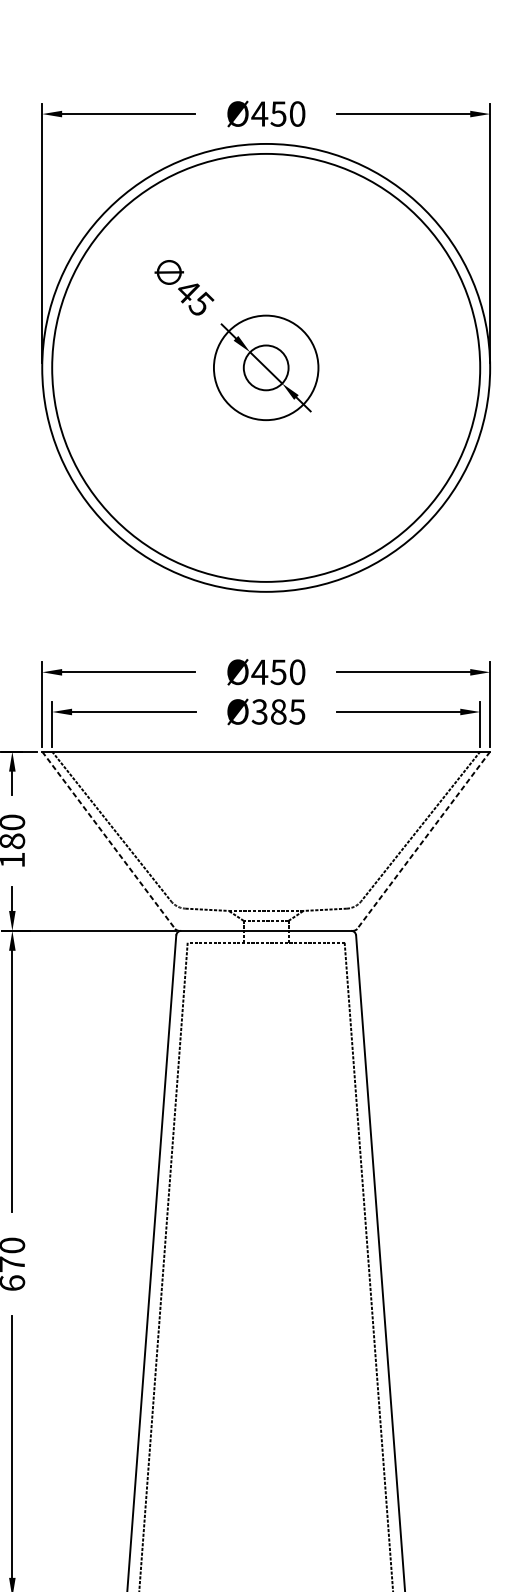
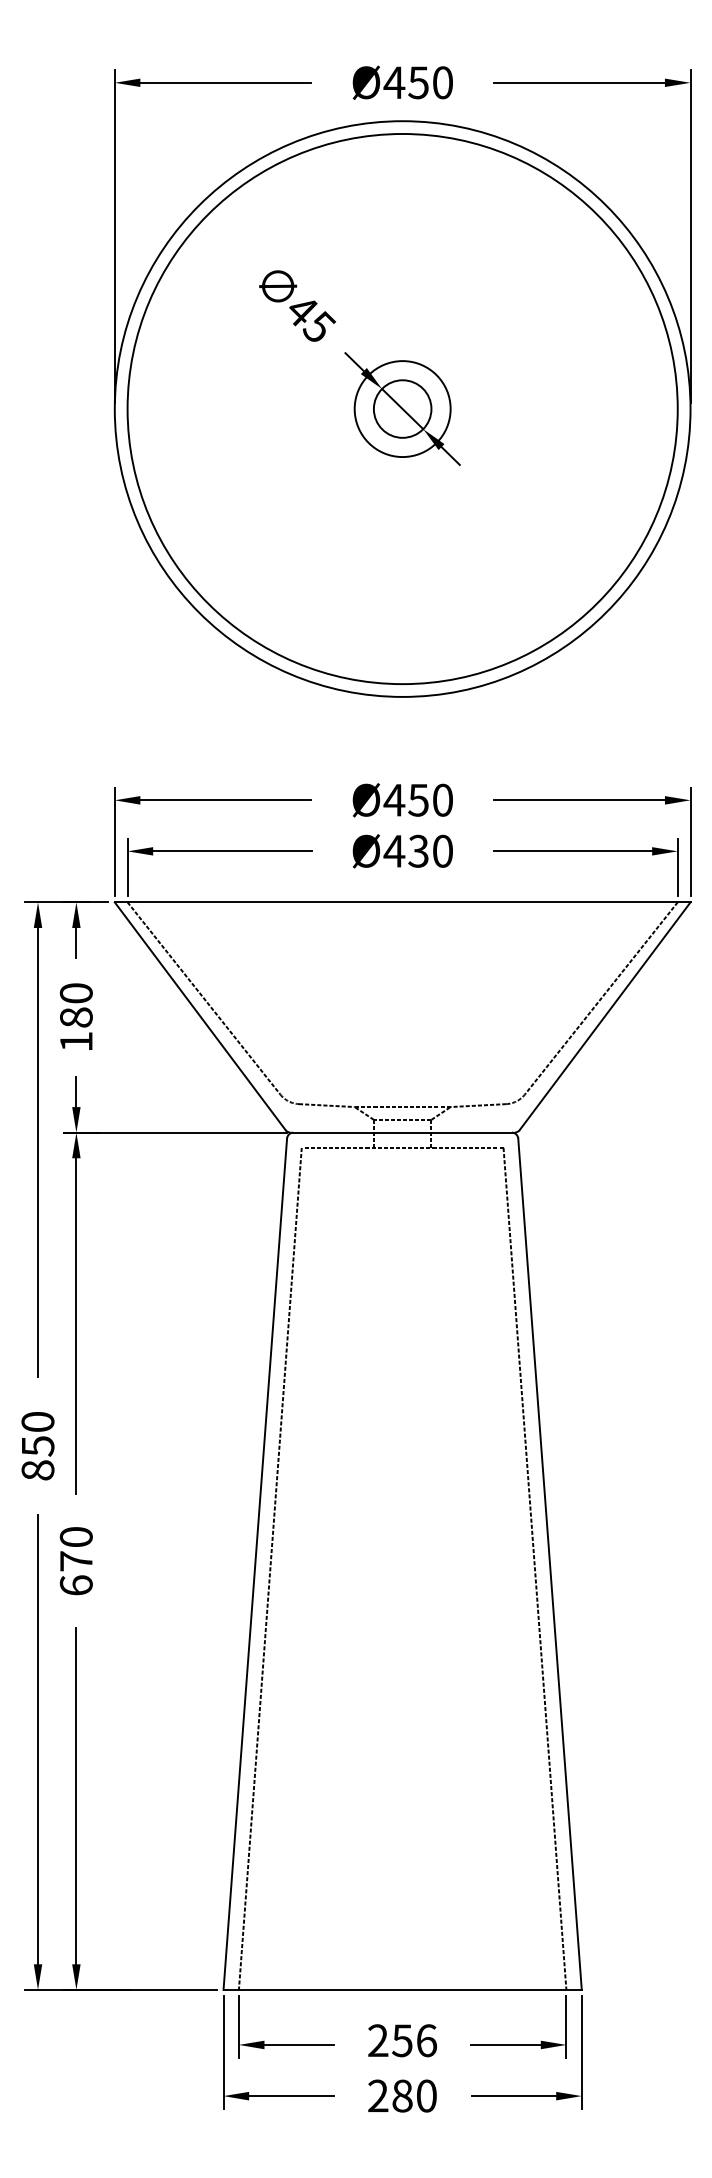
circle: (266, 368) -> (402, 409), size x0.71
text: (277, 711) -> (417, 850), Ø385 -> Ø430
line: (108, 840) -> (200, 1016), dashed -> solid
line: (423, 840) -> (604, 1016), dashed -> solid

